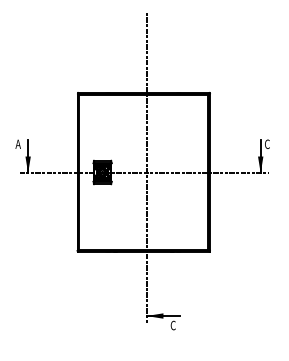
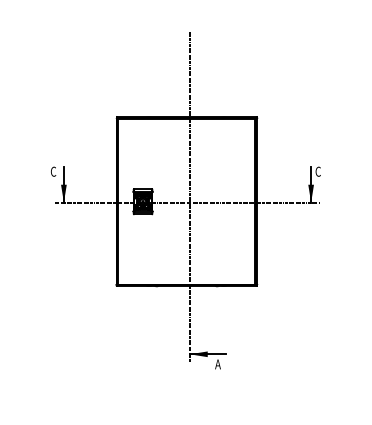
text: (18, 144) -> (53, 171), А -> С
text: (172, 325) -> (217, 364), С -> А

